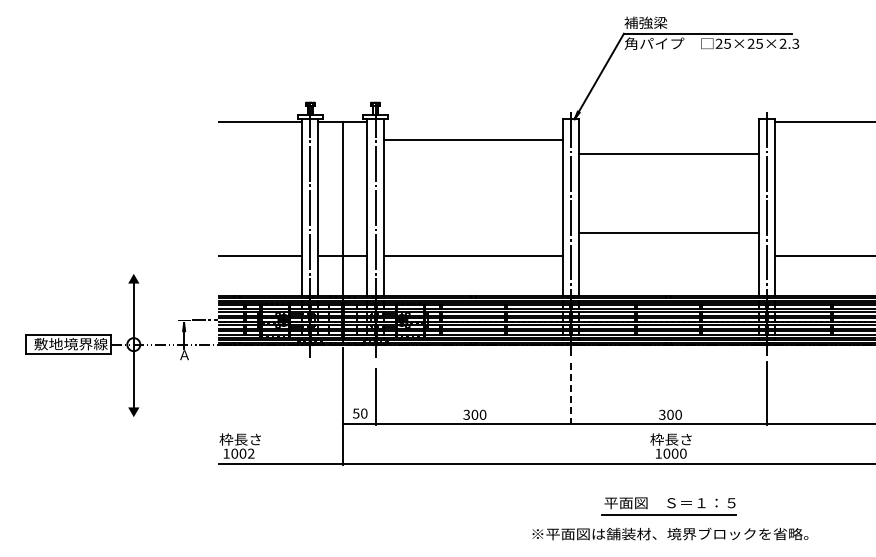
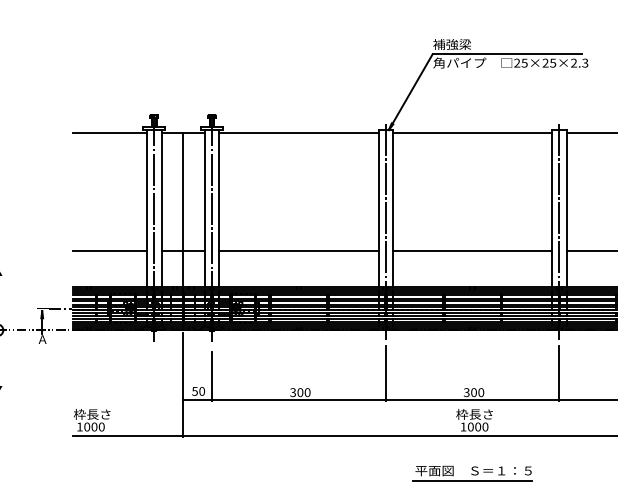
line: (472, 140) -> (298, 133), moved
line: (668, 154) -> (472, 133), moved
line: (668, 232) -> (472, 251), moved
line: (571, 393) -> (386, 373), dashed -> solid
text: (250, 453) -> (101, 426), 1002 -> 1000

